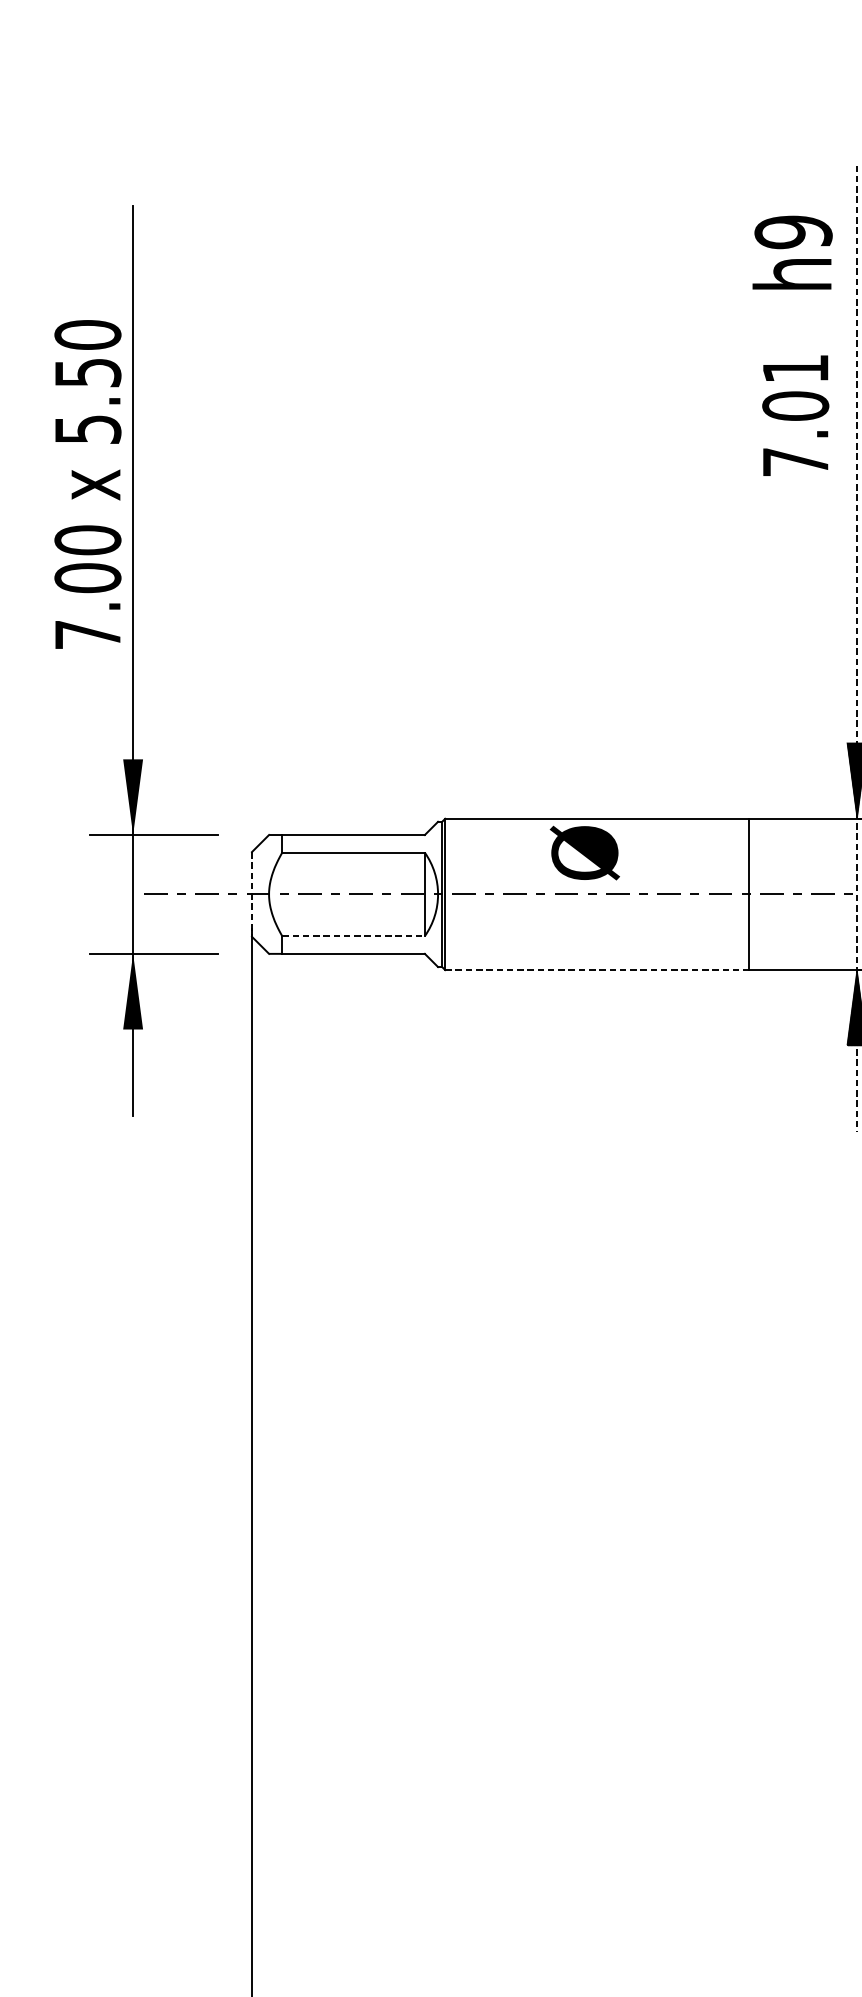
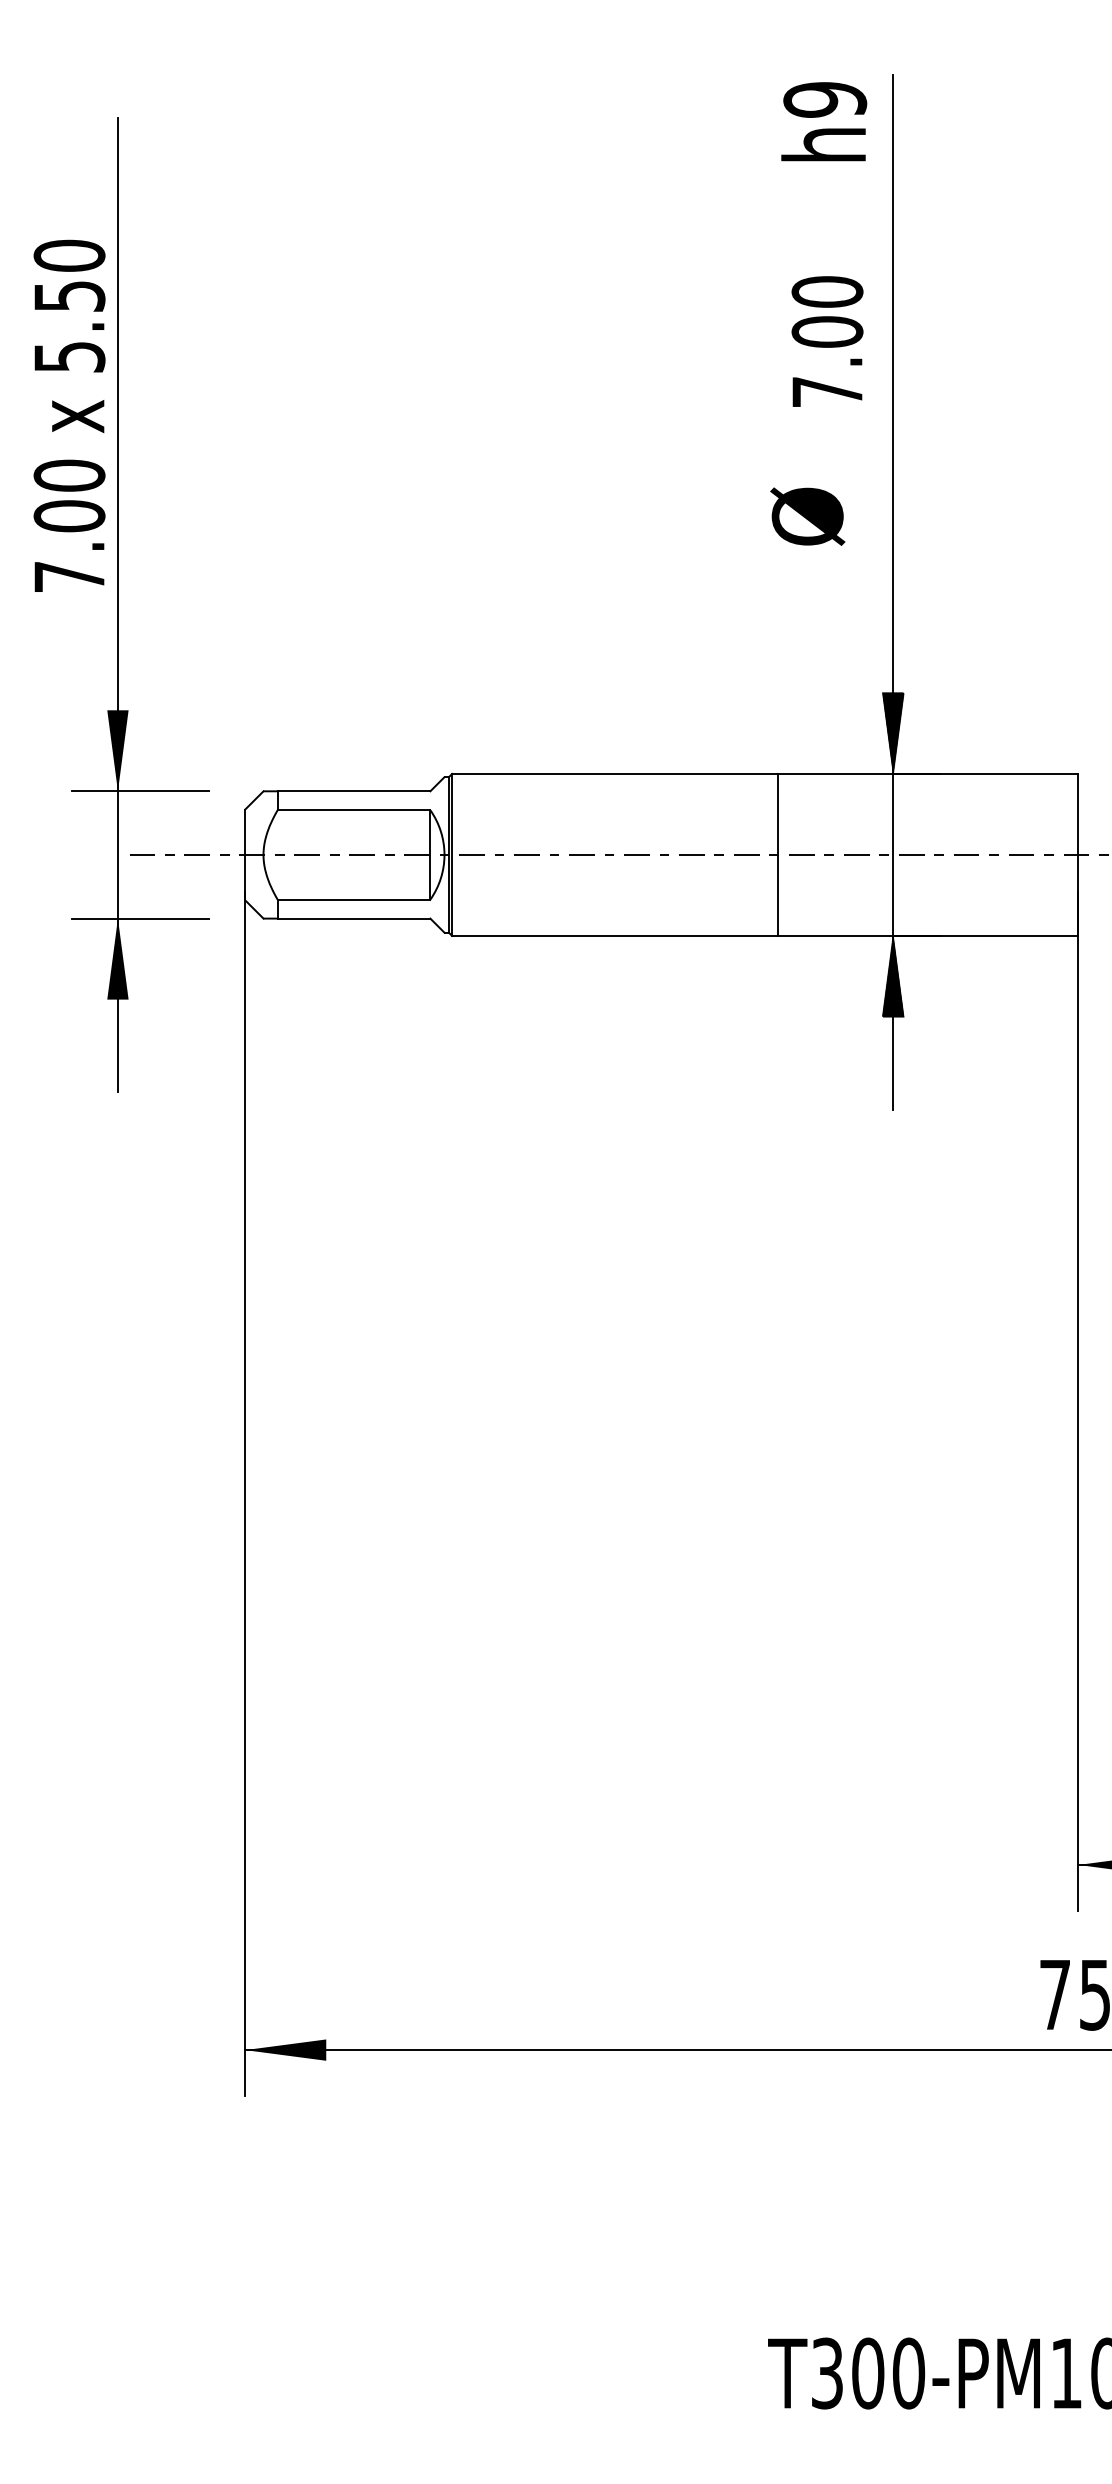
text: (792, 252) -> (824, 121), moved
text: (795, 368) -> (827, 291), 7.01 -> 7.00
line: (857, 649) -> (893, 592), dashed -> solid
text: (584, 852) -> (807, 516), moved
line: (252, 894) -> (245, 855), dashed -> solid
line: (354, 936) -> (354, 899), dashed -> solid
line: (596, 969) -> (614, 935), dashed -> solid

